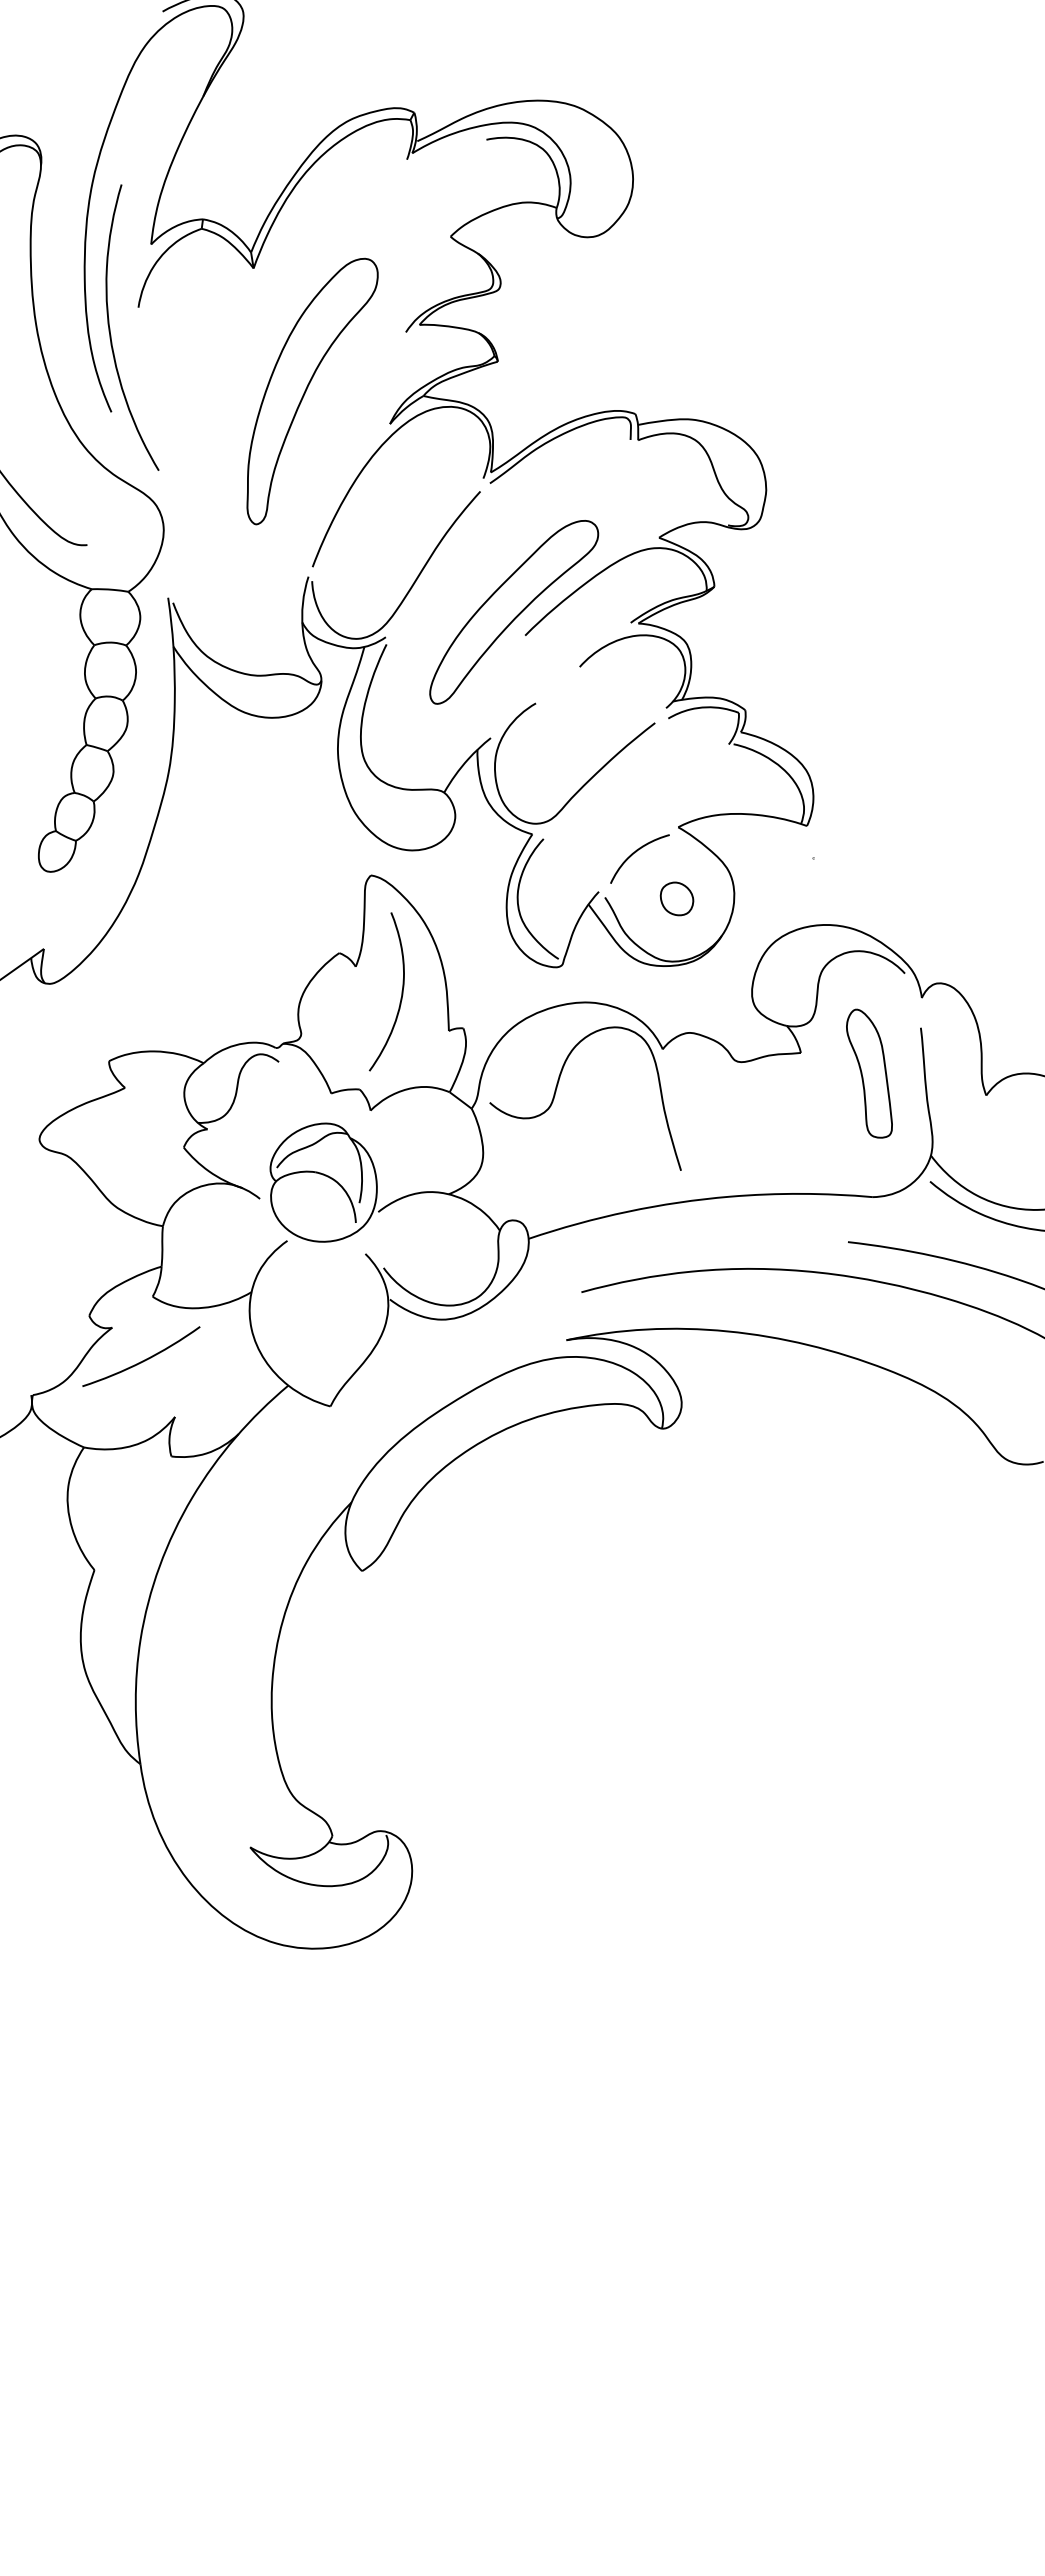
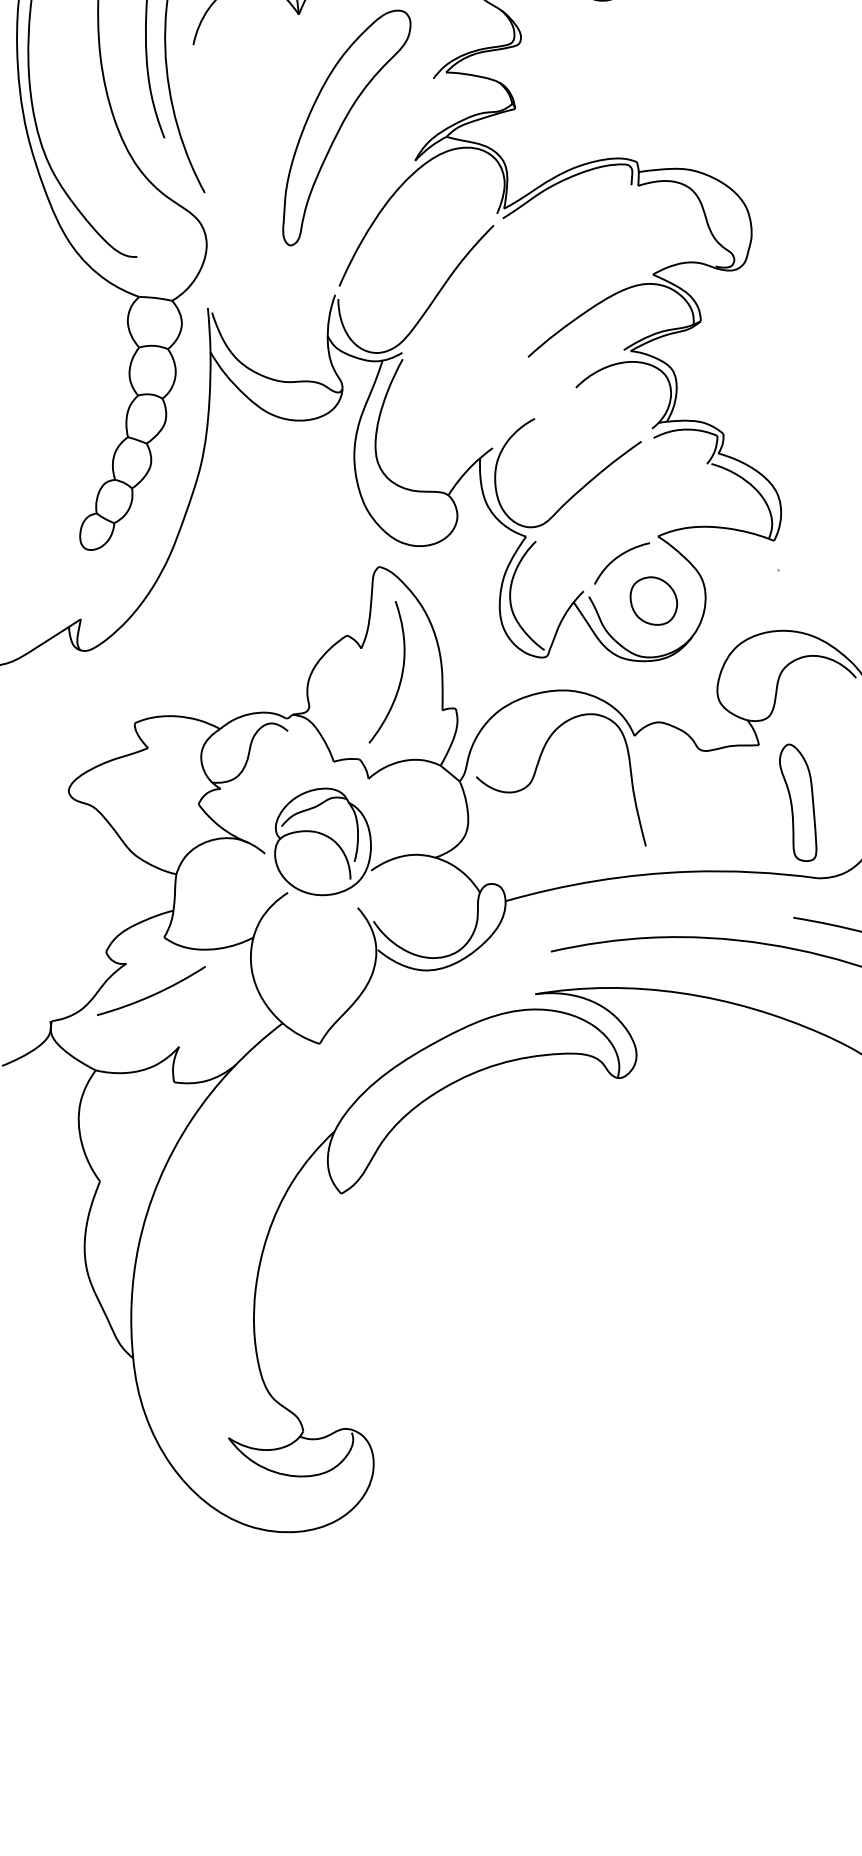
part: (514, 612) -> (519, 335), removed
part: (676, 898) -> (653, 600), size x1.6
part: (869, 1073) -> (798, 802), moved

